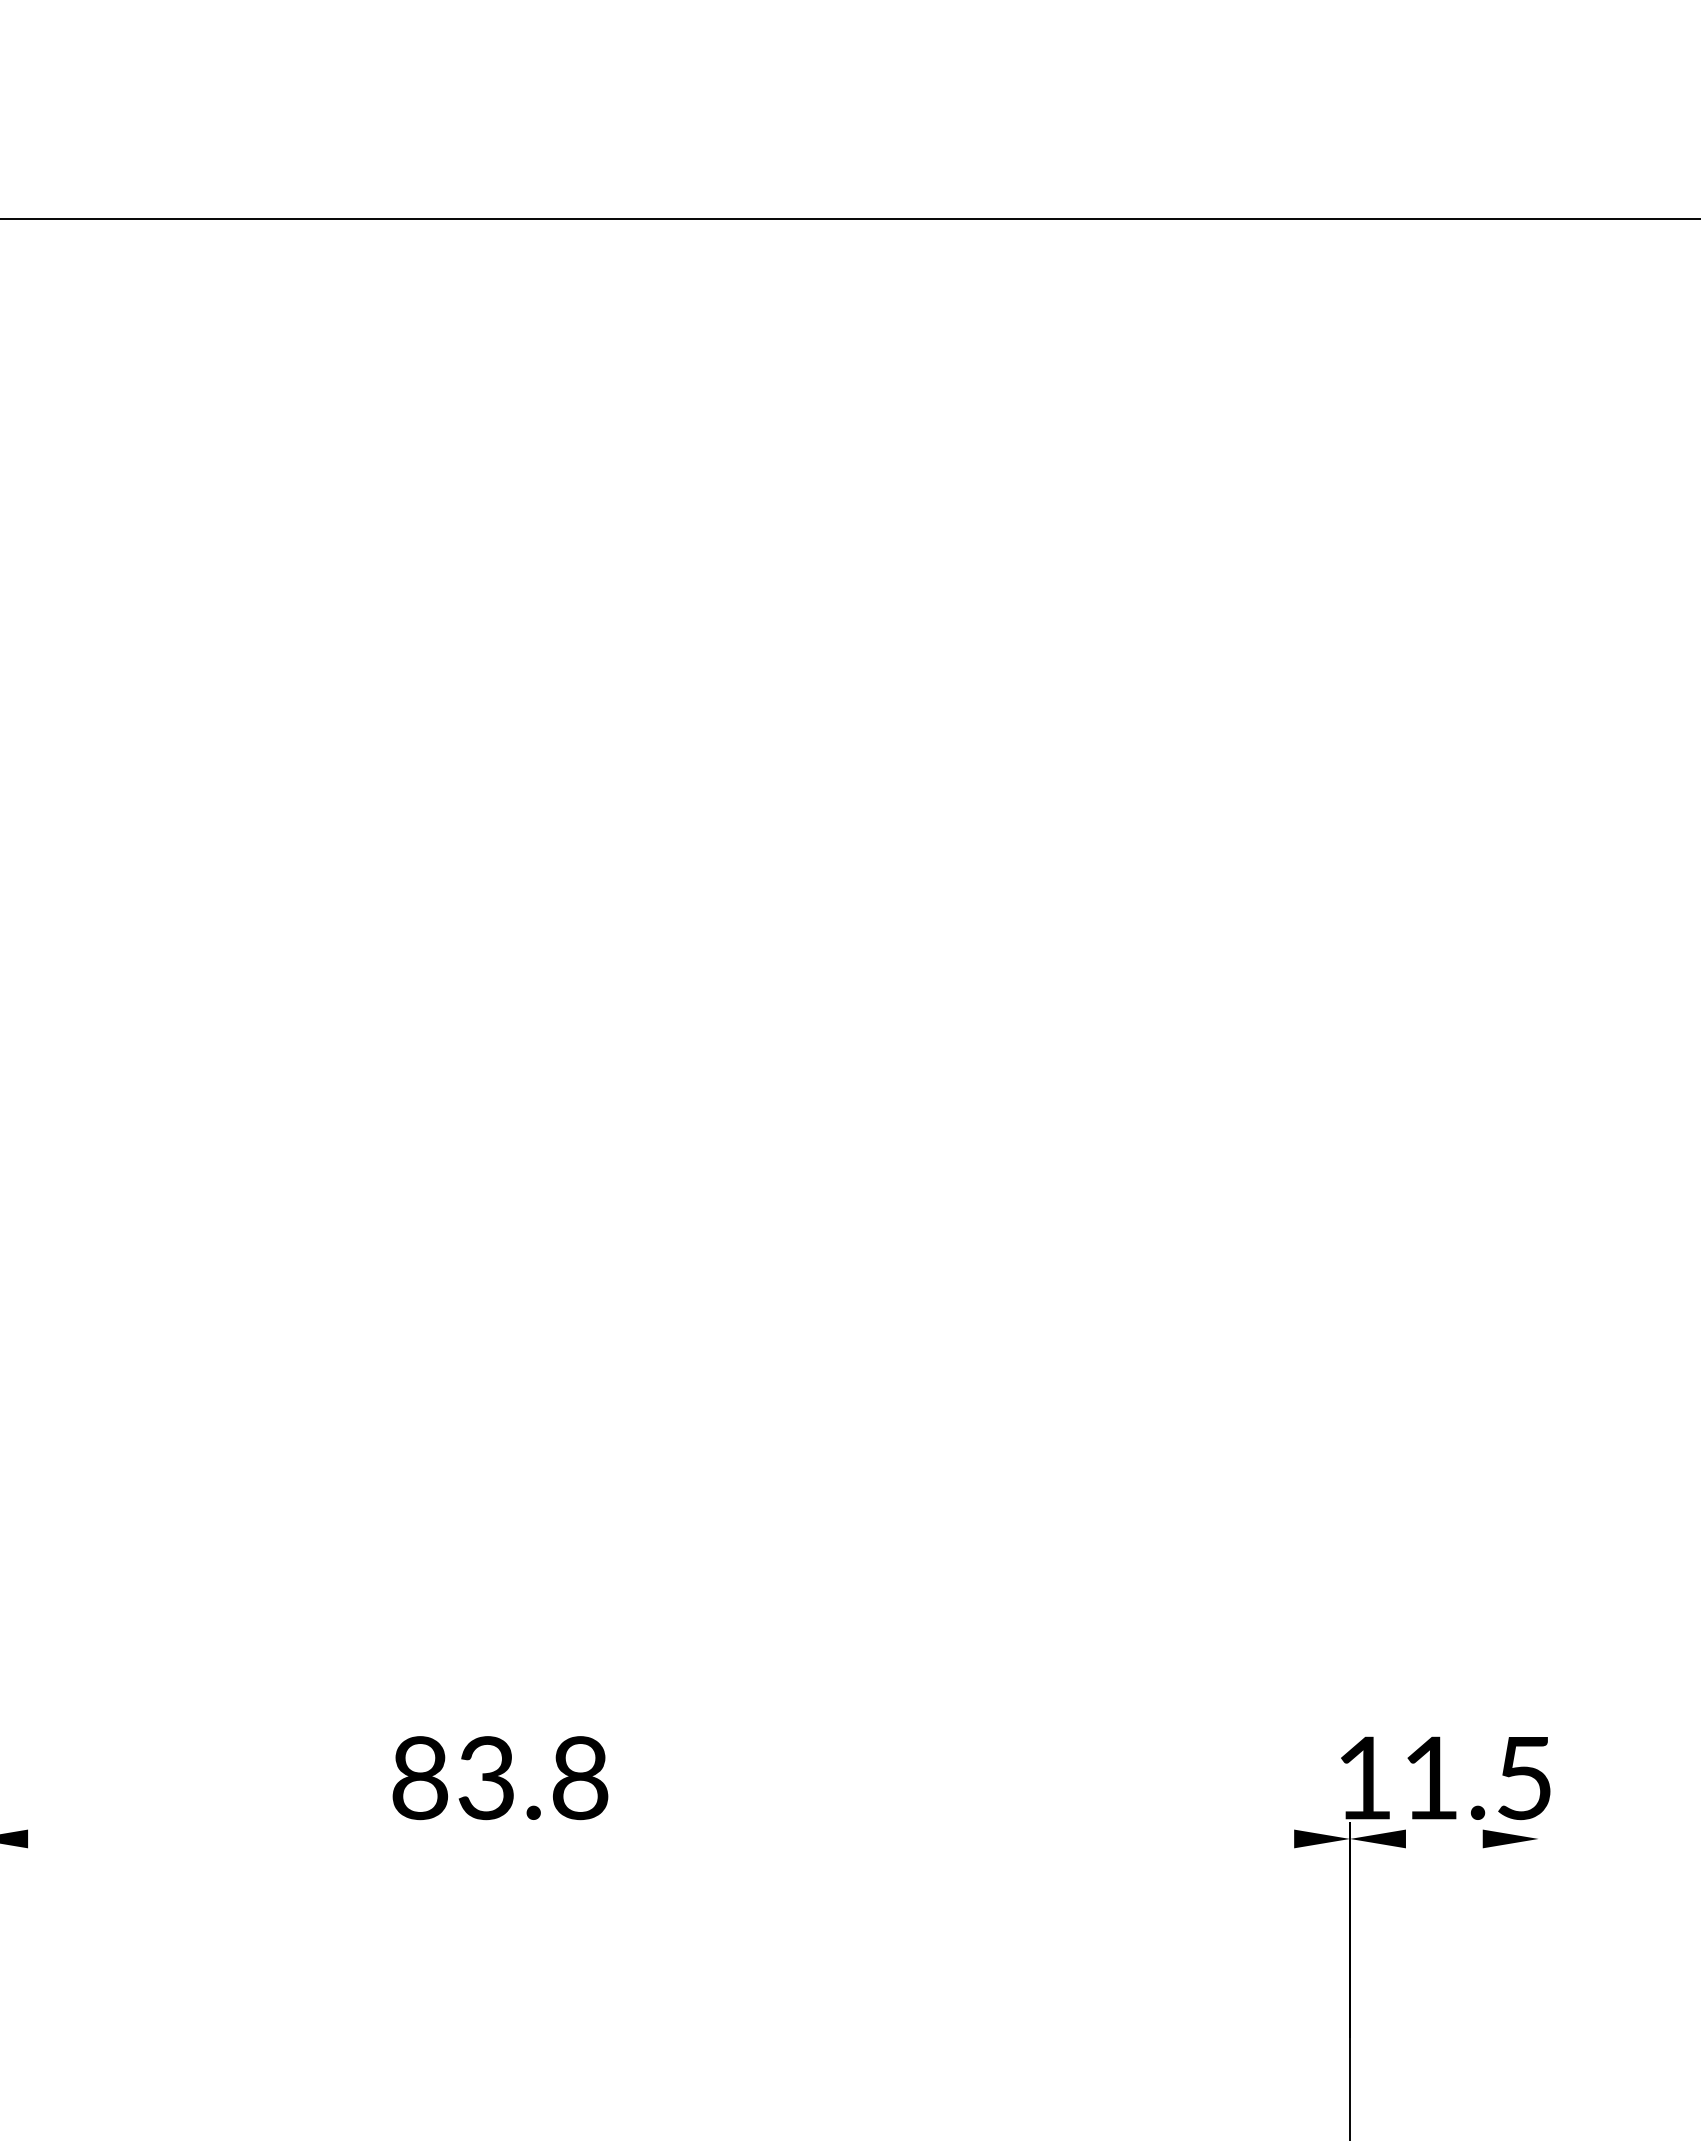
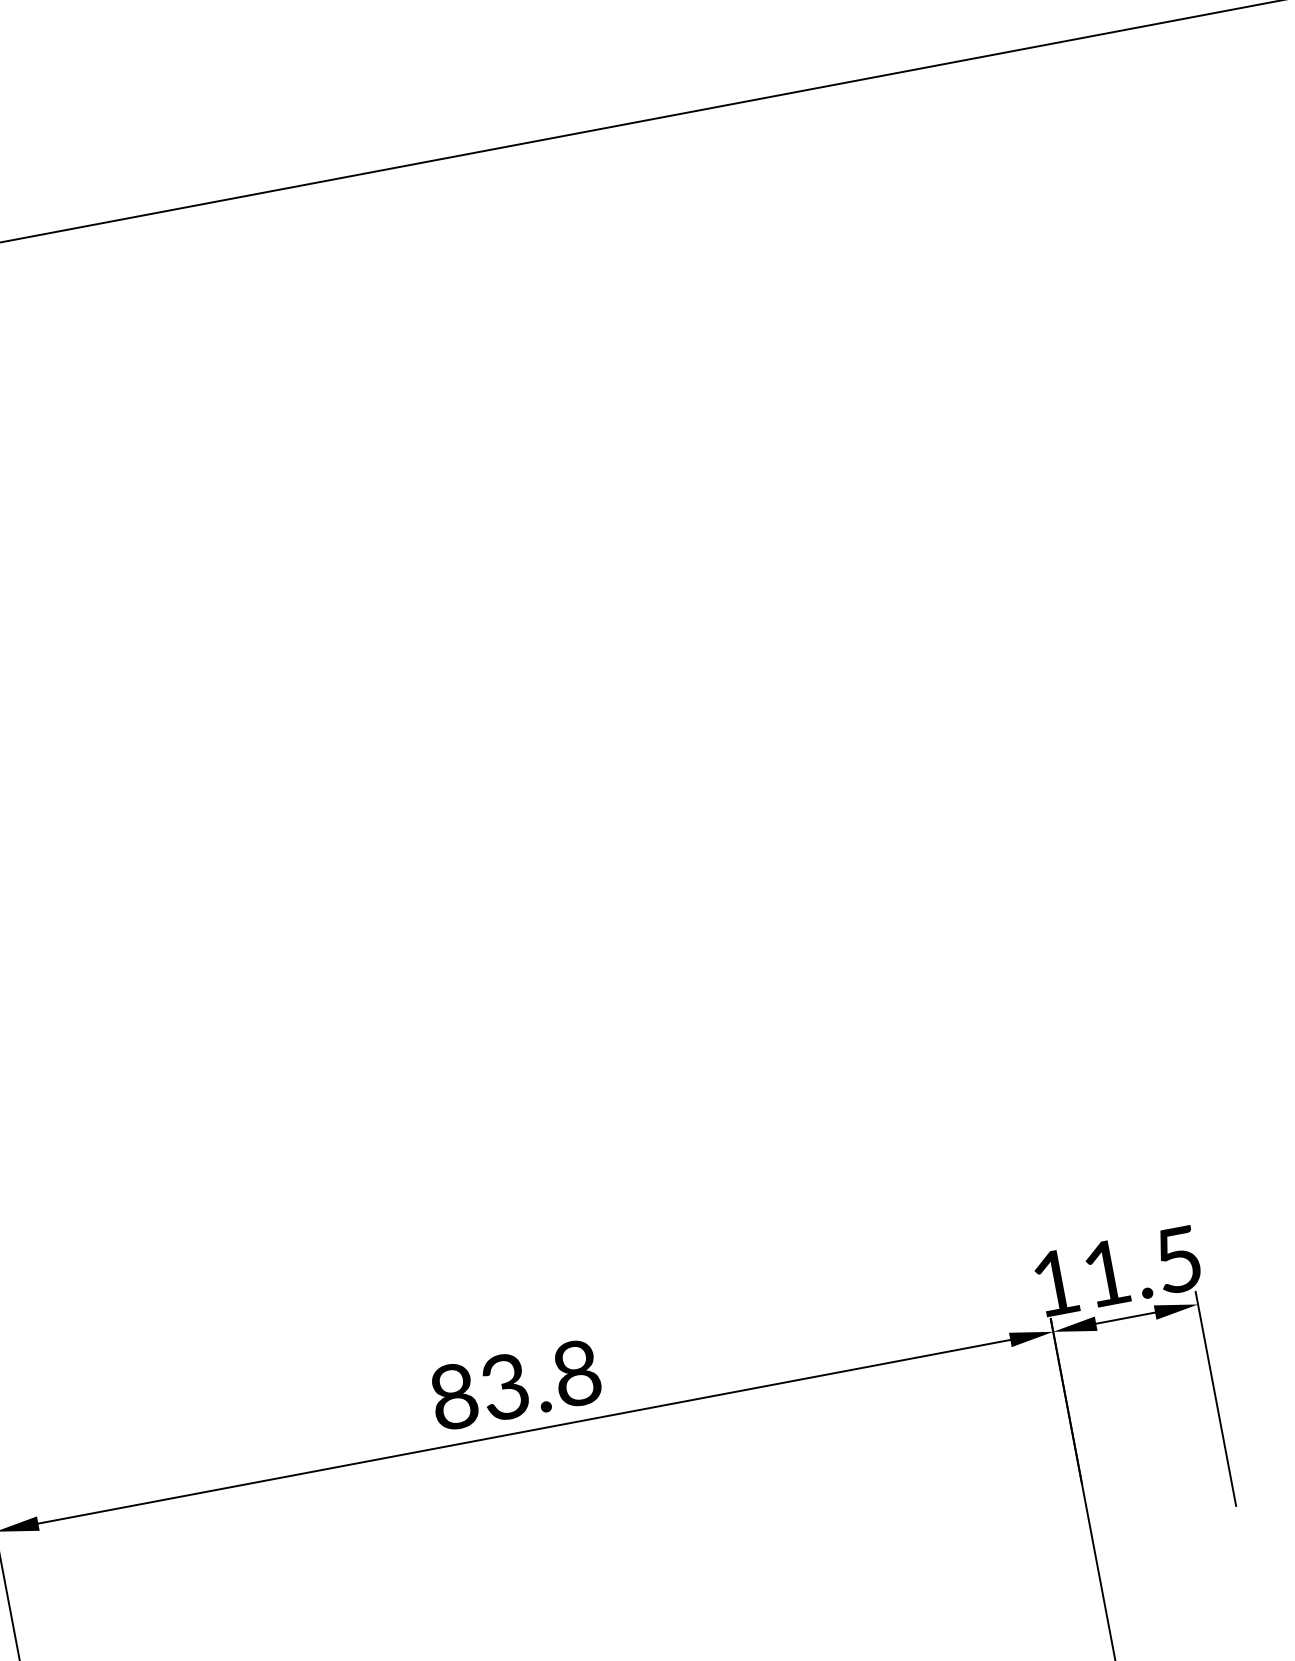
text: (500, 1778) -> (515, 1385), moved
line: (661, 1838) -> (524, 1431), added
line: (1443, 1838) -> (1124, 1317), added
line: (1538, 1961) -> (1215, 1398), added

